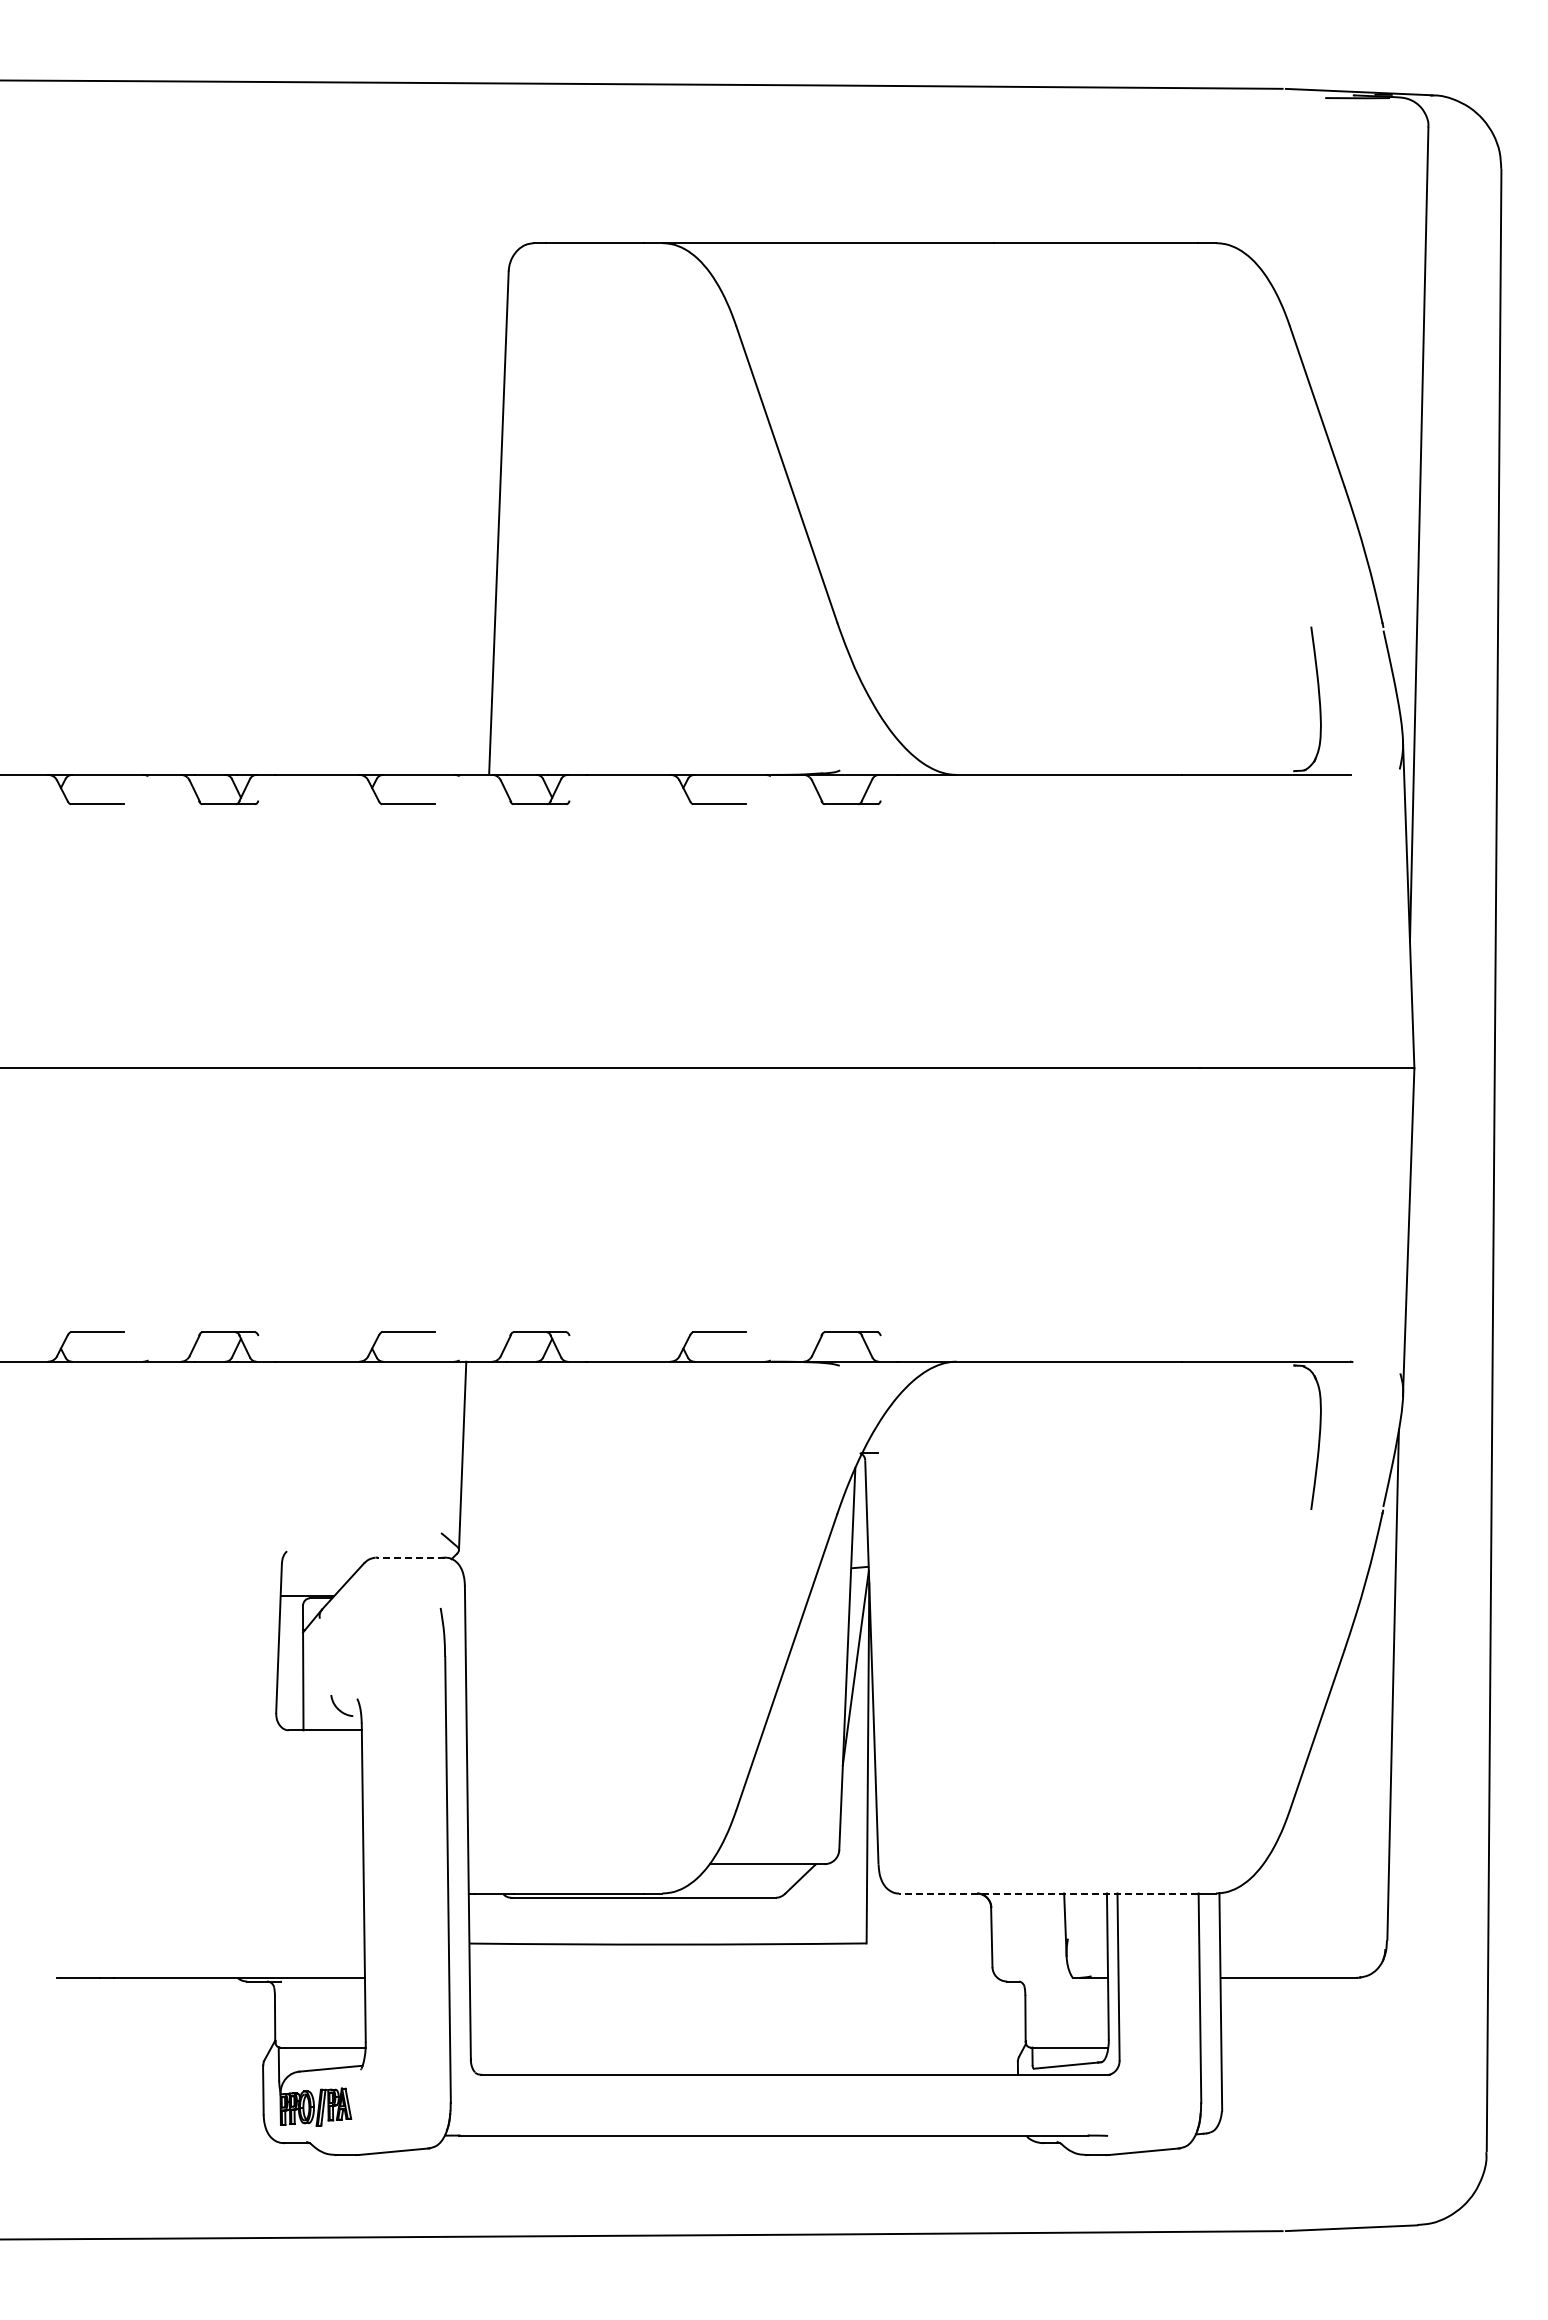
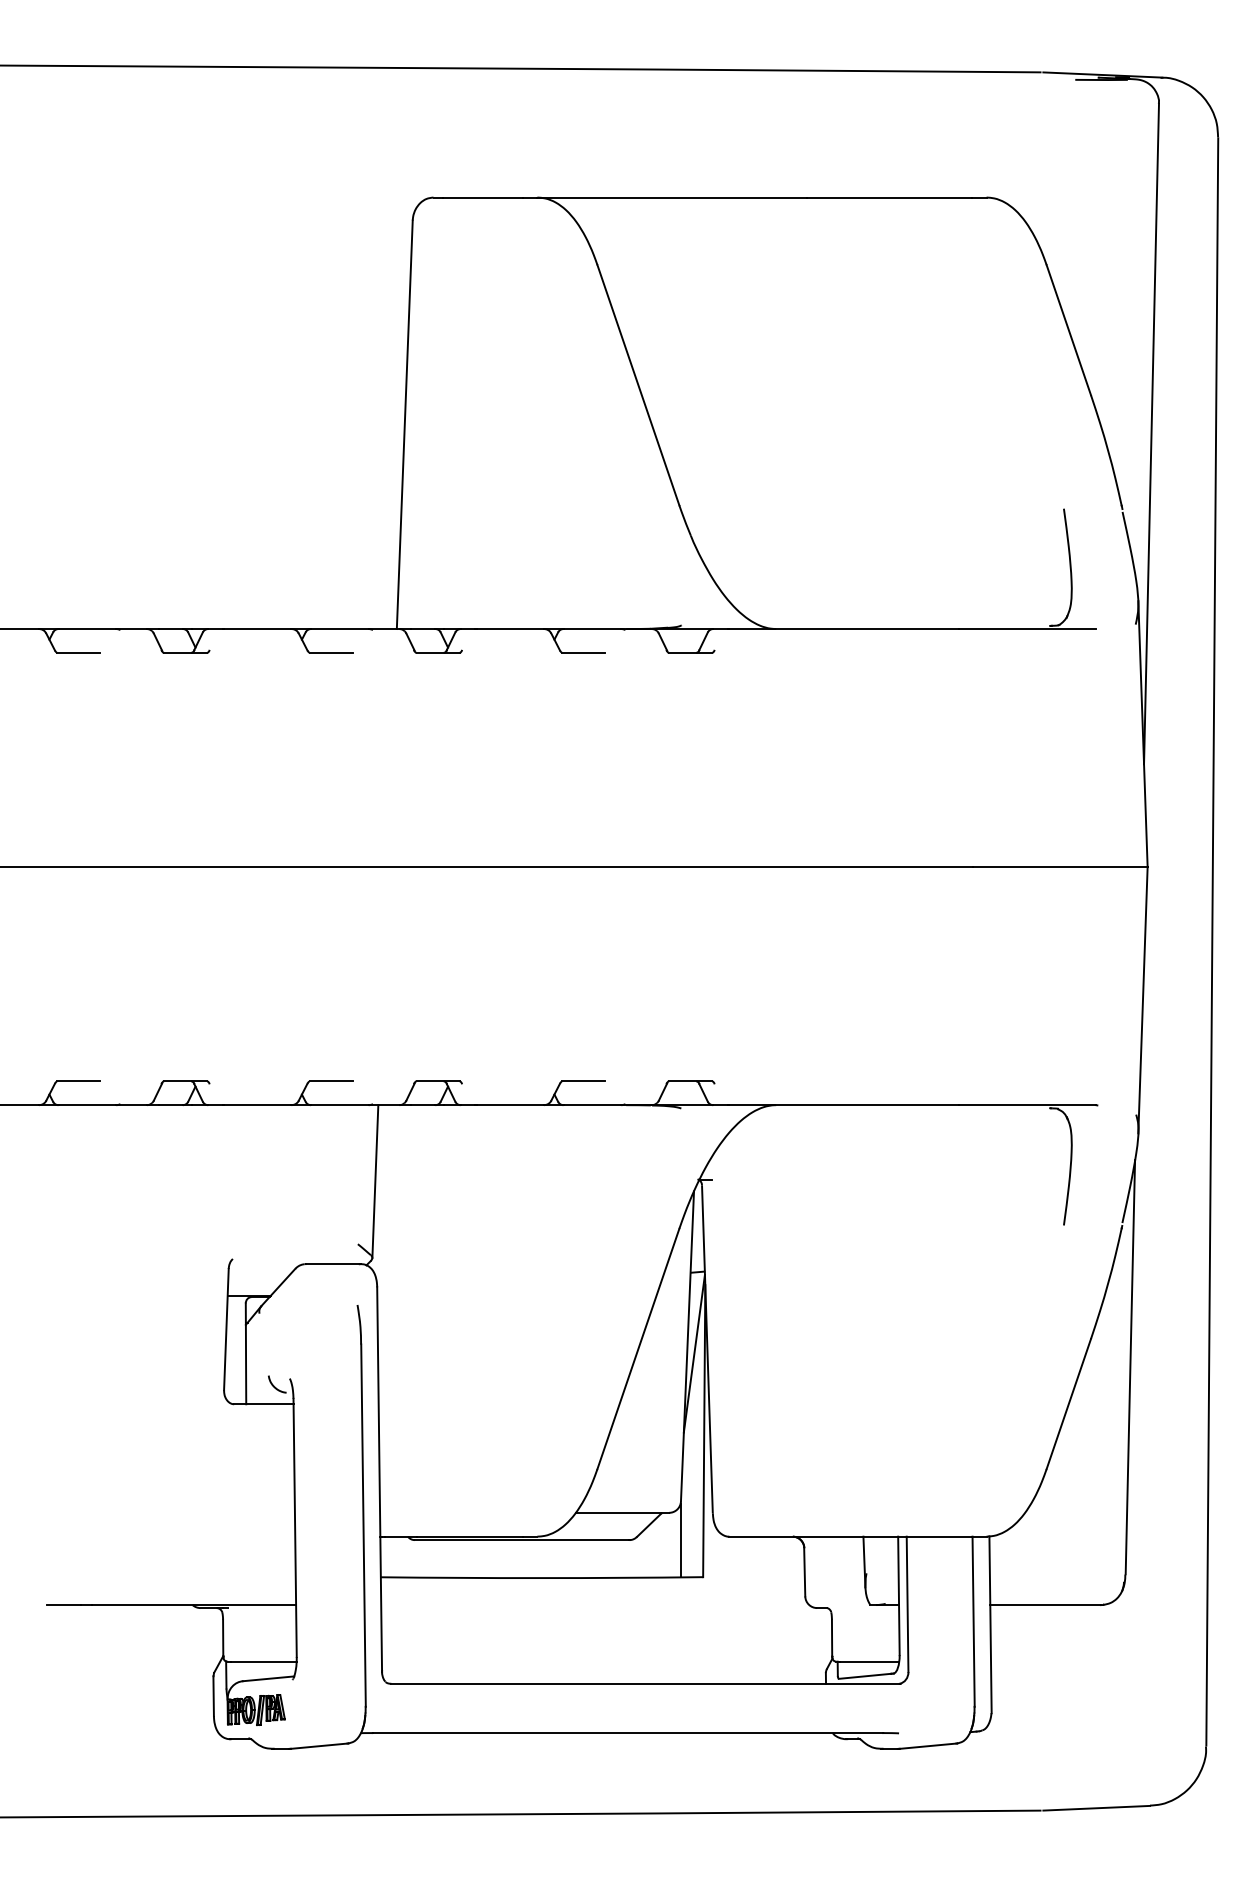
line: (410, 1557) -> (333, 1264), dashed -> solid
line: (1047, 1893) -> (849, 1536), dashed -> solid
line: (838, 1897) -> (680, 1539), added

